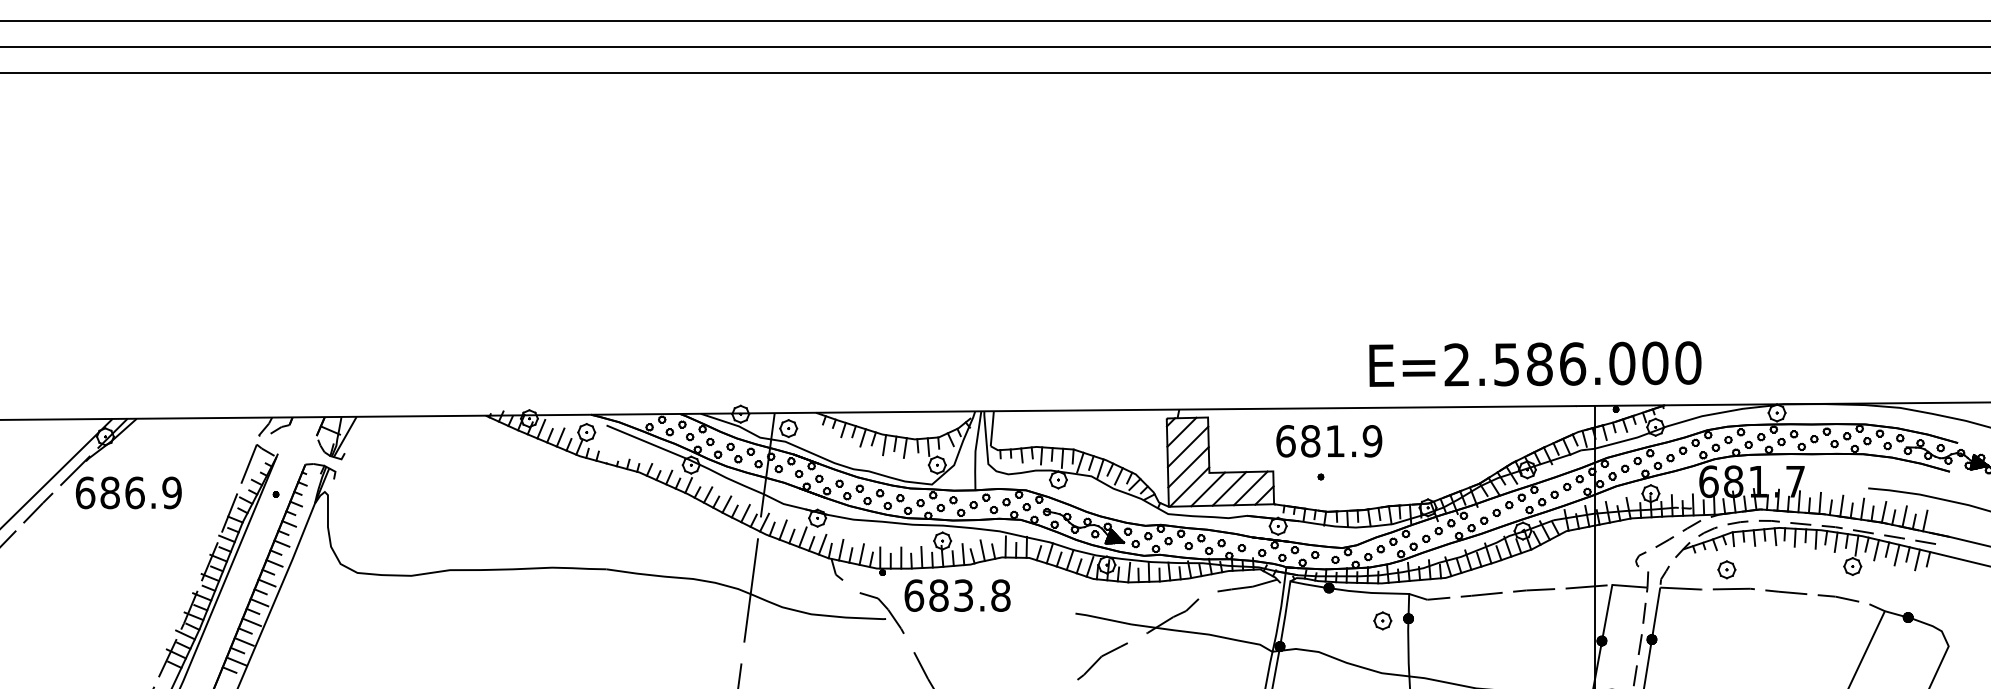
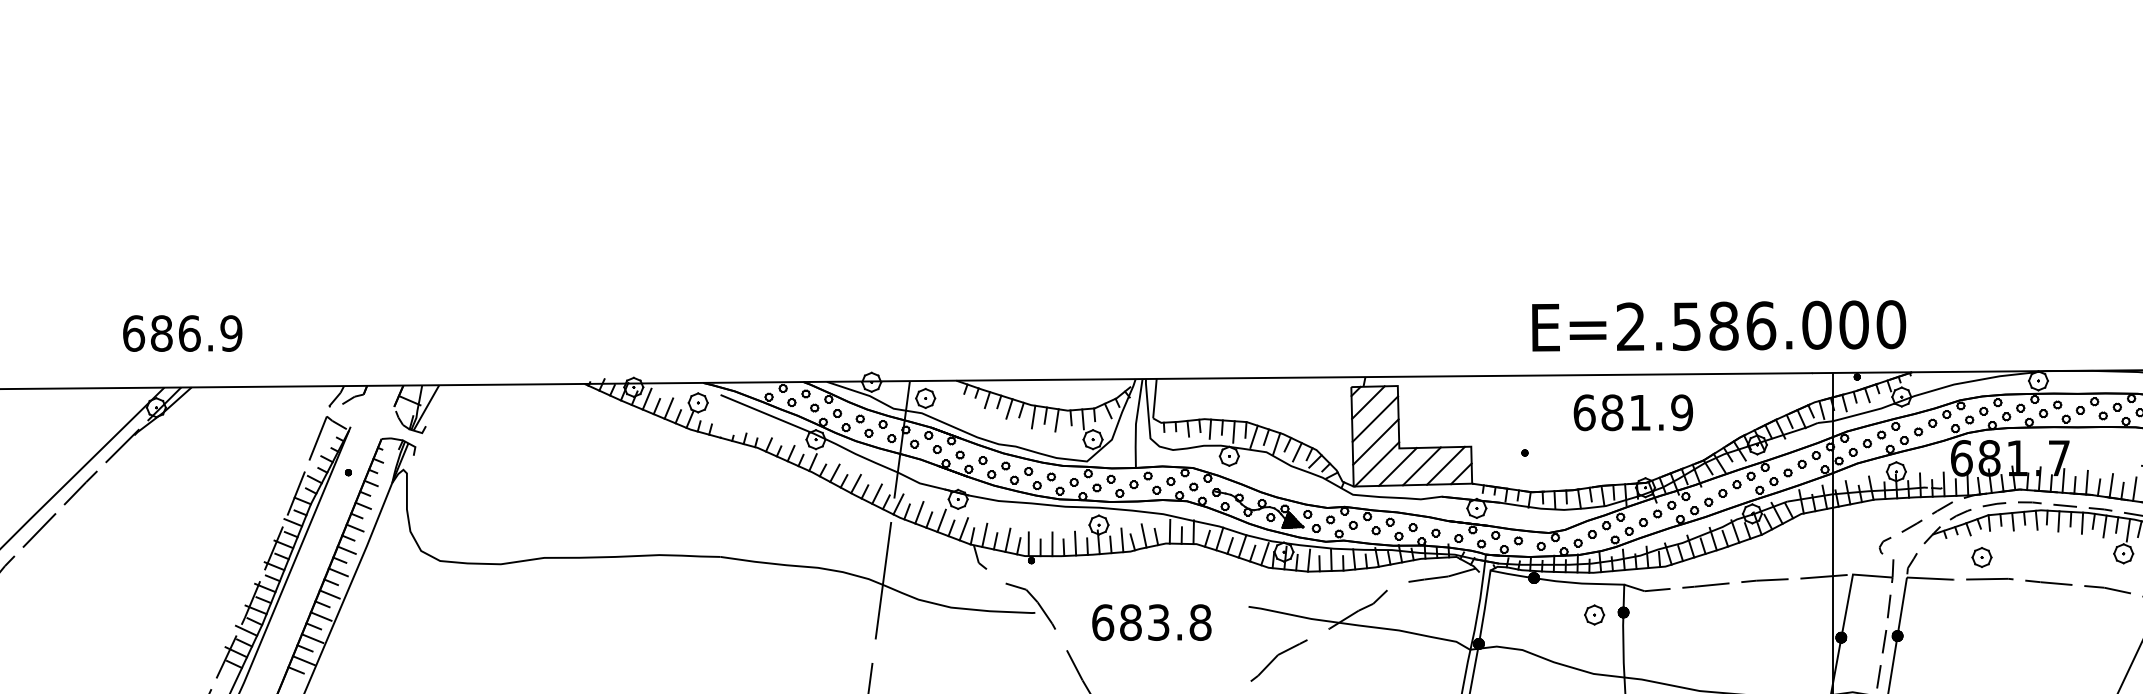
text: (1535, 363) -> (1719, 325), moved
text: (1329, 441) -> (1633, 413), moved
text: (128, 492) -> (182, 333), moved
text: (957, 595) -> (1151, 622), moved

